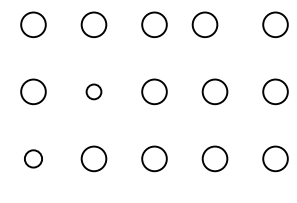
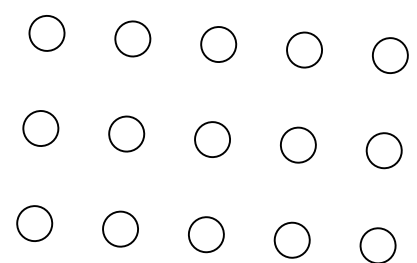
circle: (204, 24) -> (303, 49), moved
circle: (93, 91) -> (126, 133), size x1.67
circle: (33, 158) -> (34, 223), size x1.43

